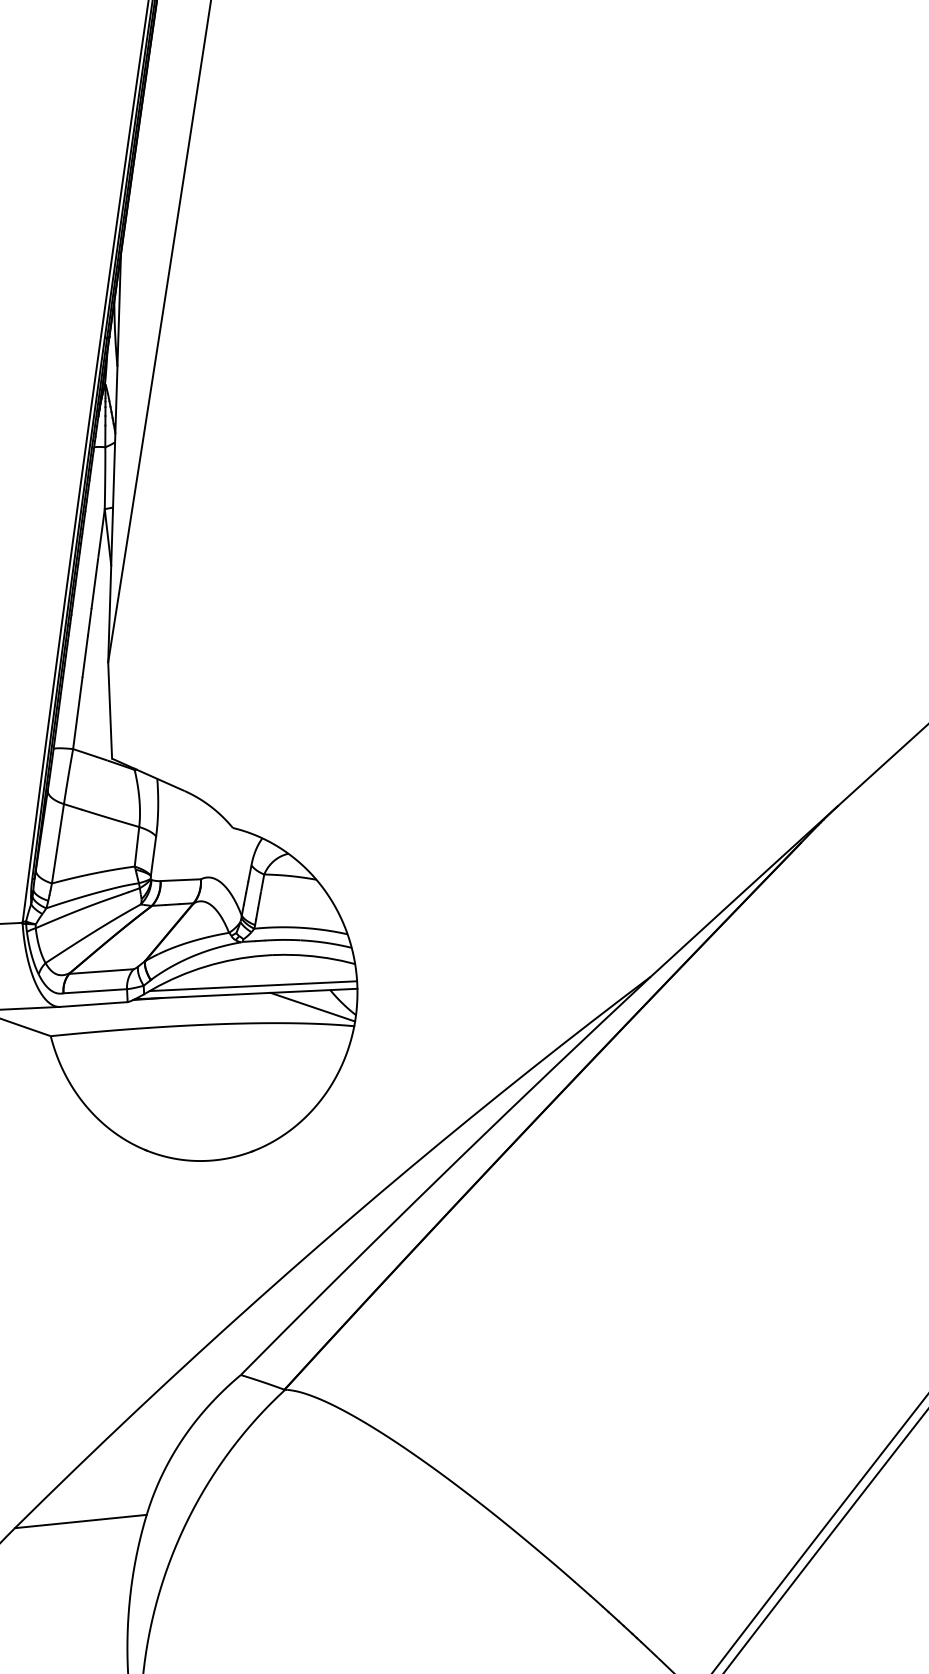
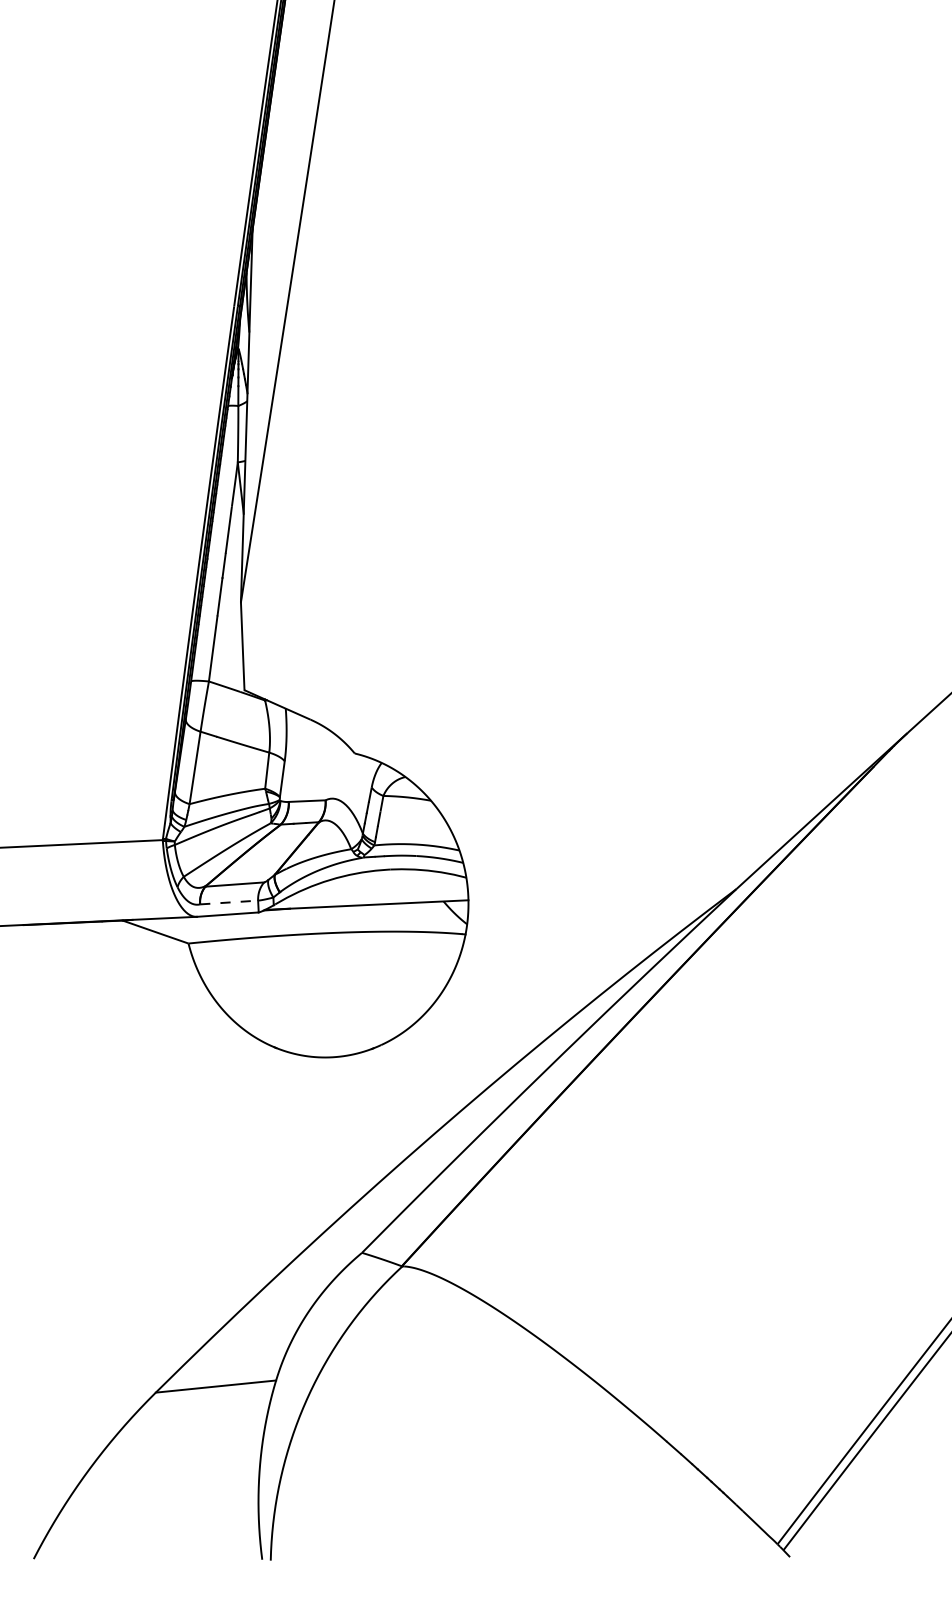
line: (253, 985) -> (373, 897), removed
line: (95, 991) -> (229, 902), solid -> dashed
line: (312, 1007) -> (427, 917), removed

